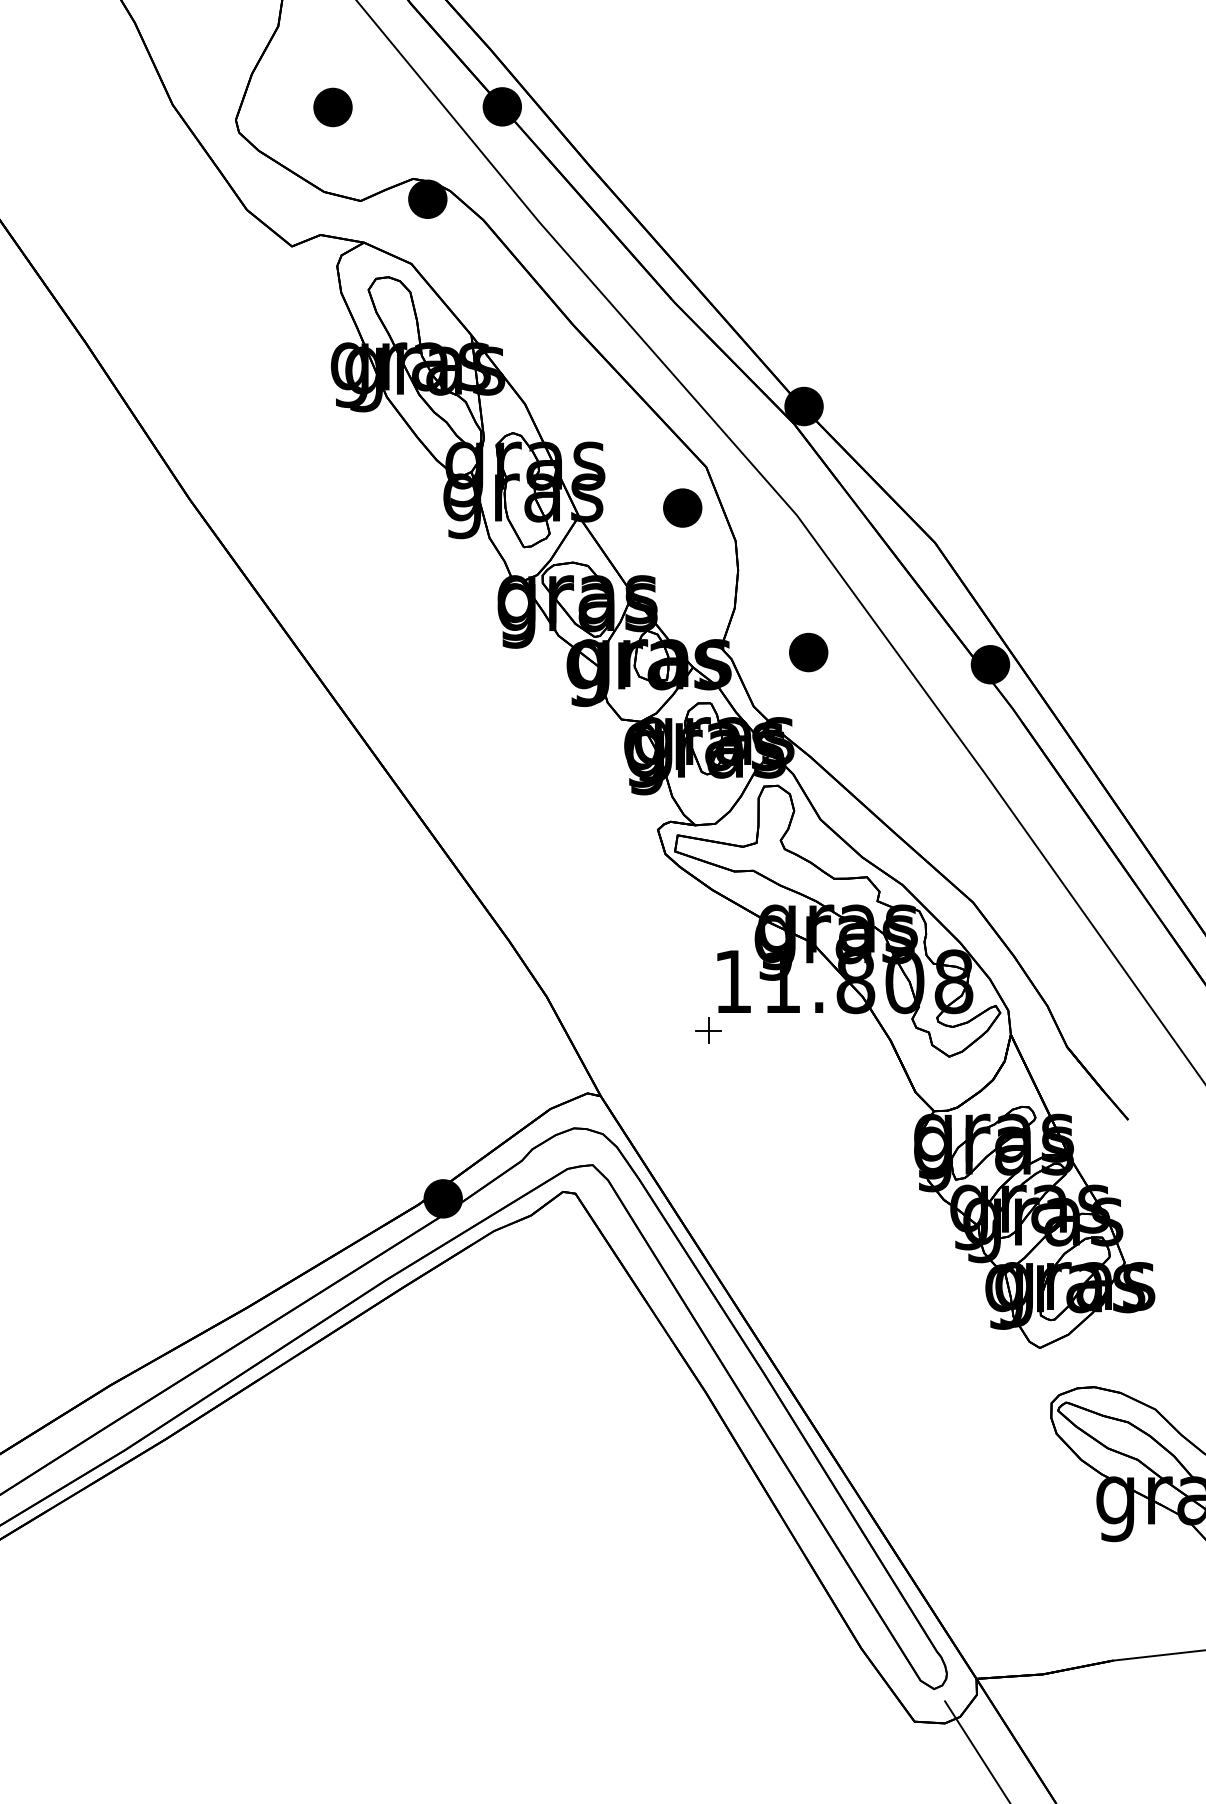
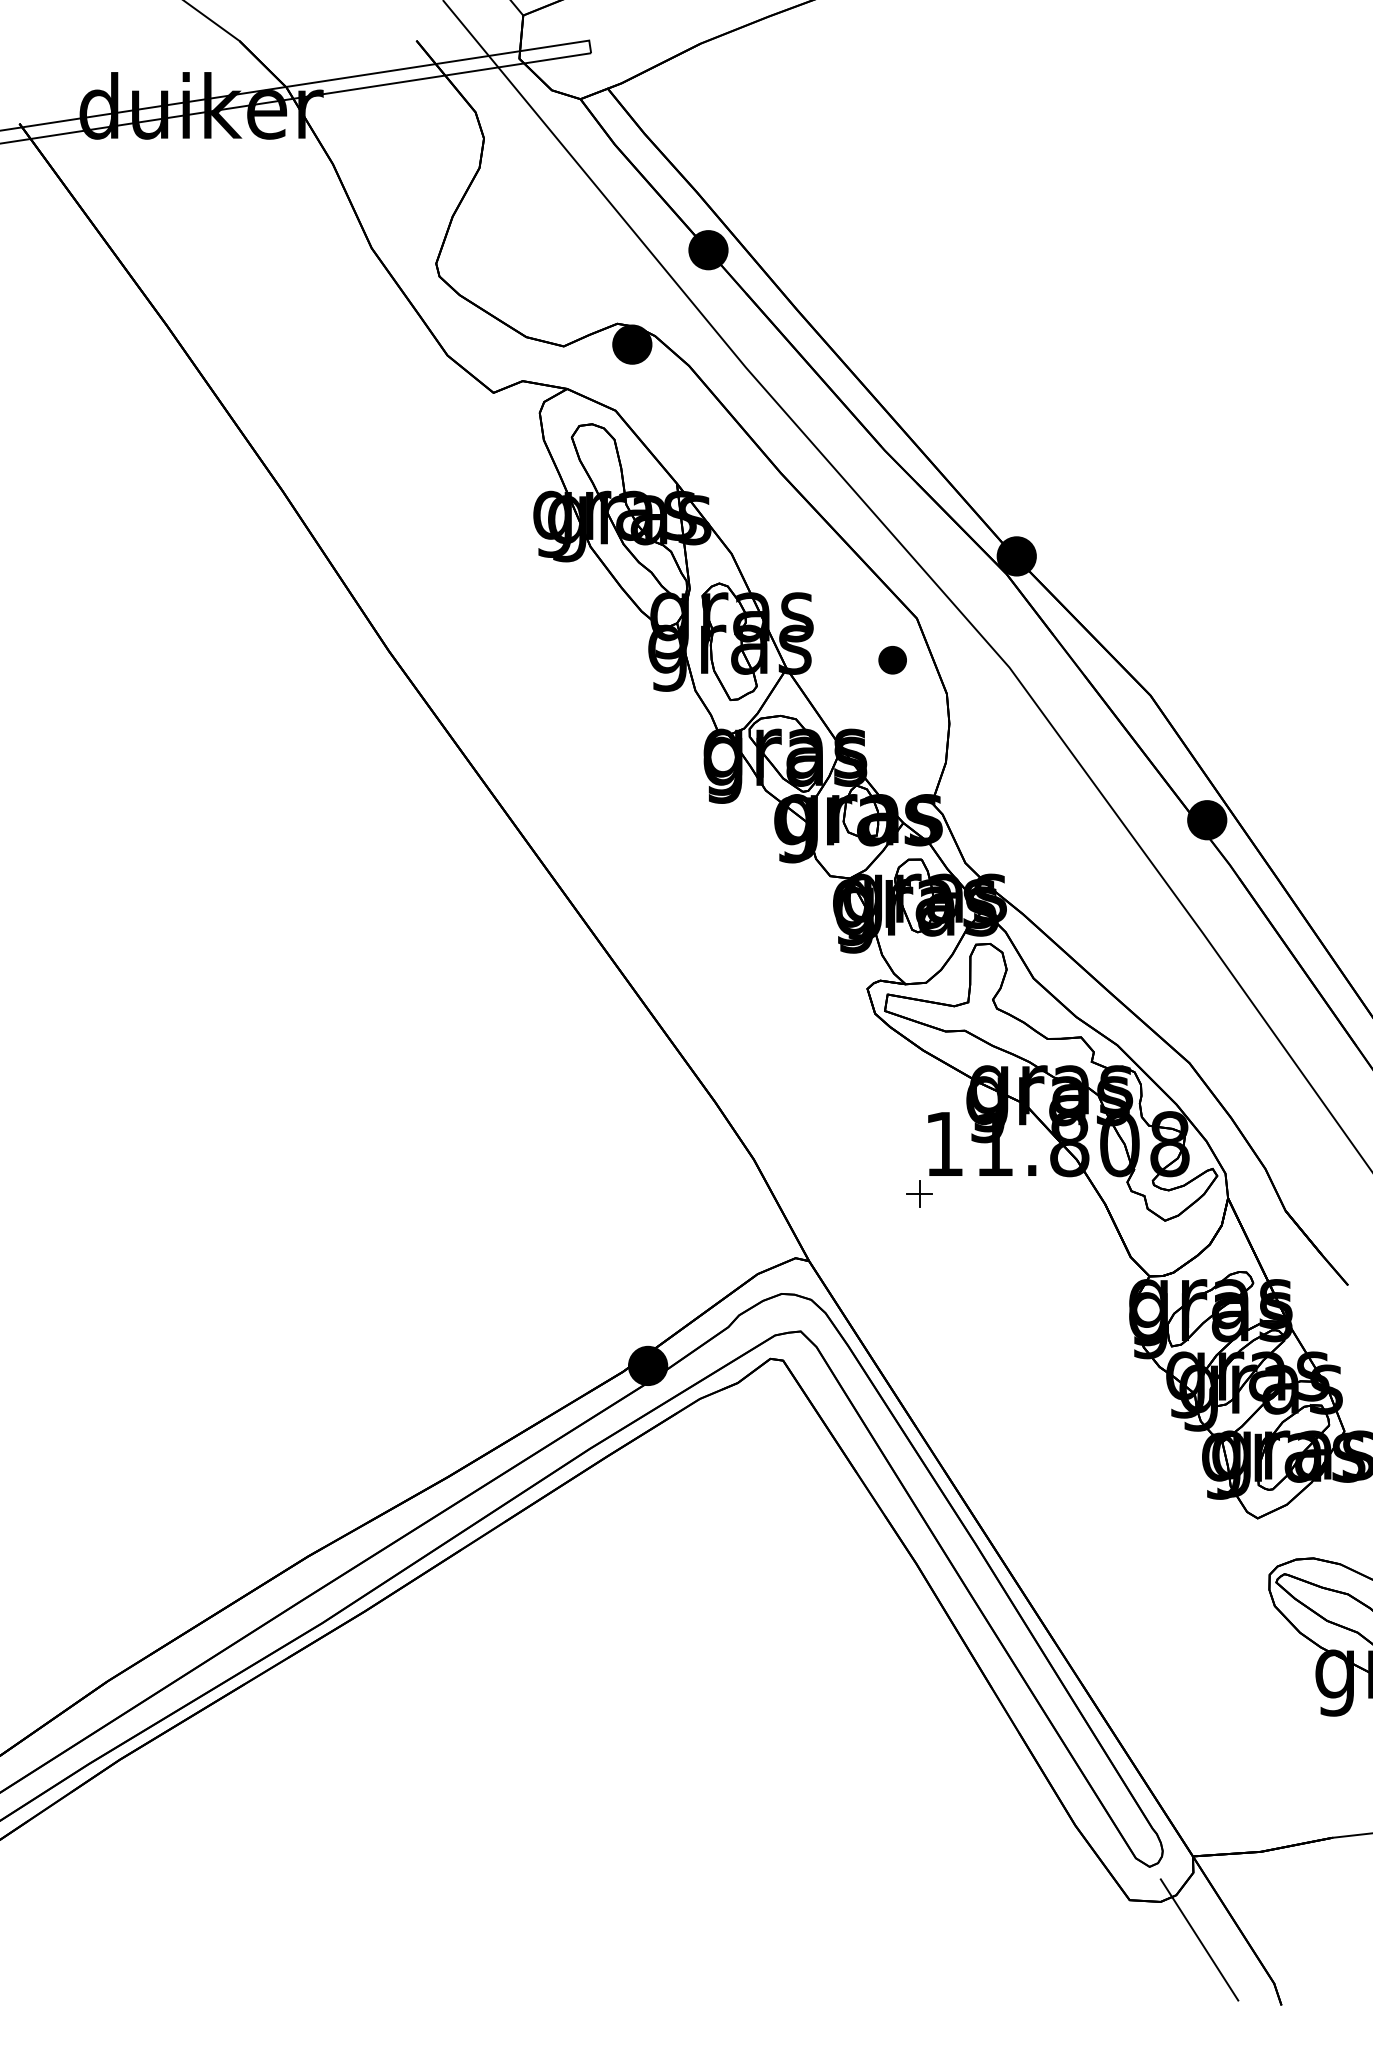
part: (333, 107) -> (535, 250), removed
part: (682, 508) -> (892, 660), size x0.7
part: (808, 652) -> (1021, 807), removed

